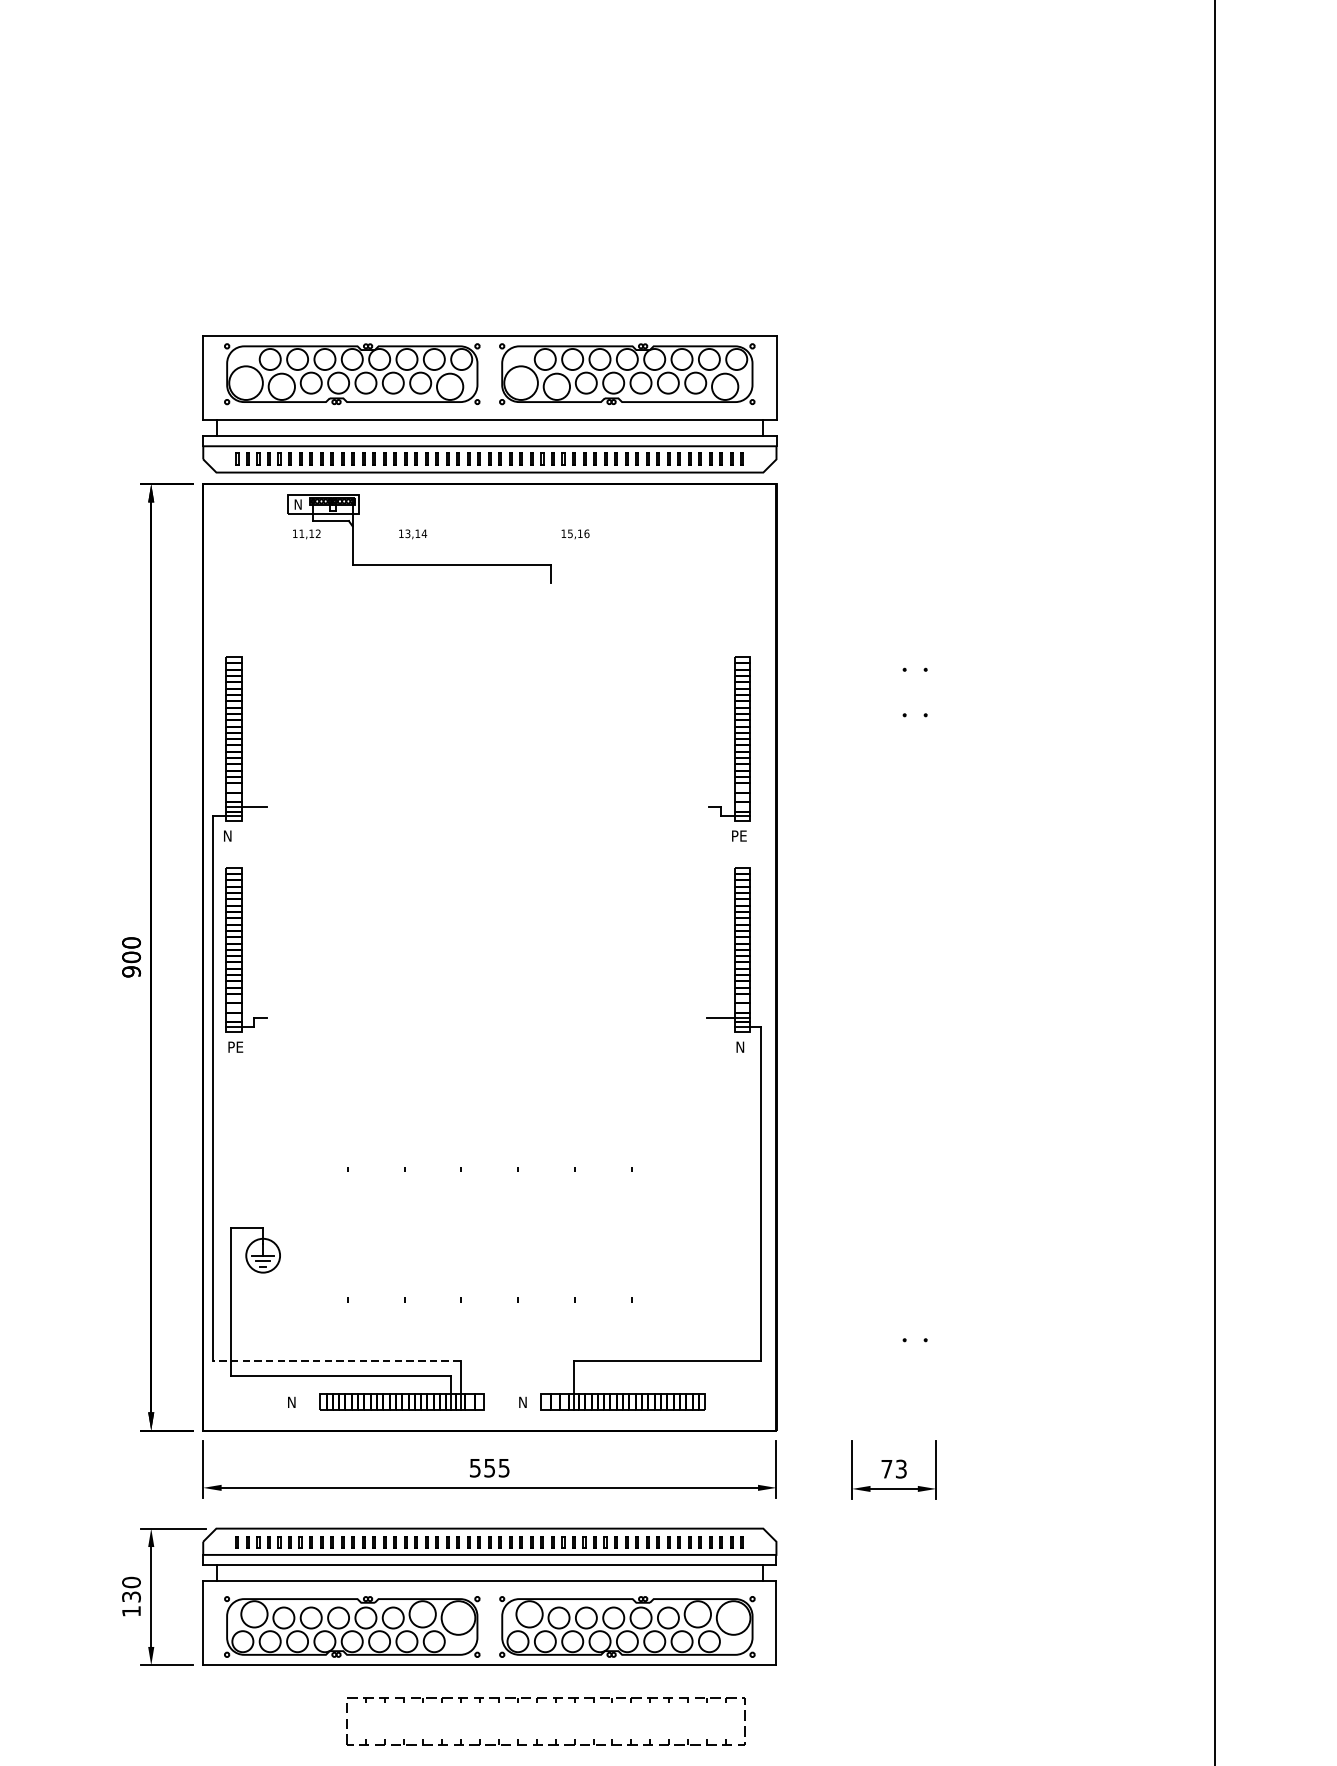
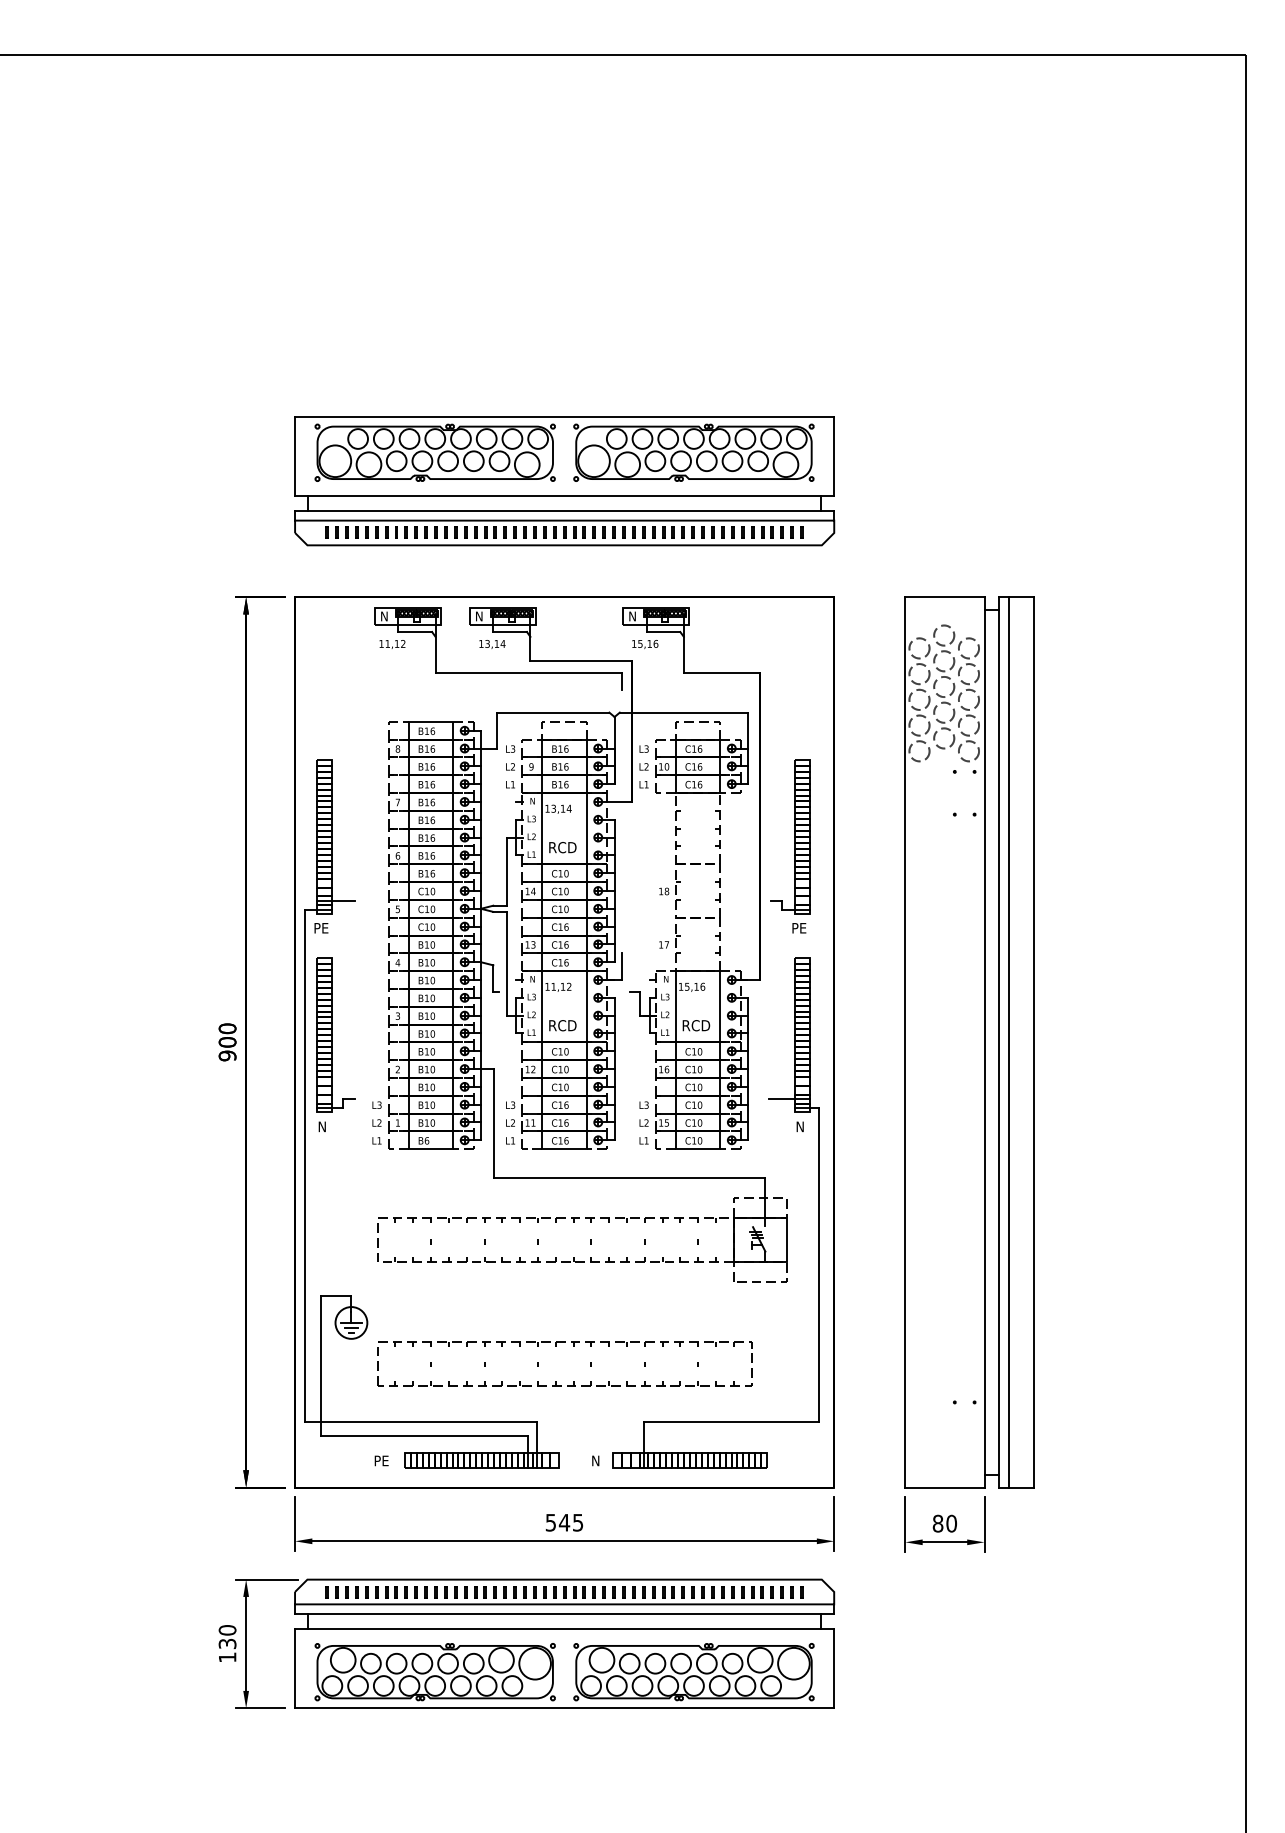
part: (489, 404) -> (564, 481), moved
text: (231, 836) -> (321, 928), N -> PE
part: (505, 853) -> (579, 944), added
part: (920, 957) -> (969, 1042), added
text: (236, 1046) -> (326, 1126), PE -> N
line: (336, 1360) -> (420, 1421), dashed -> solid
text: (296, 1401) -> (382, 1460), N -> PE
text: (489, 1467) -> (564, 1522), 555 -> 545
text: (893, 1468) -> (944, 1523), 73 -> 80
part: (537, 1702) -> (556, 1346), moved

